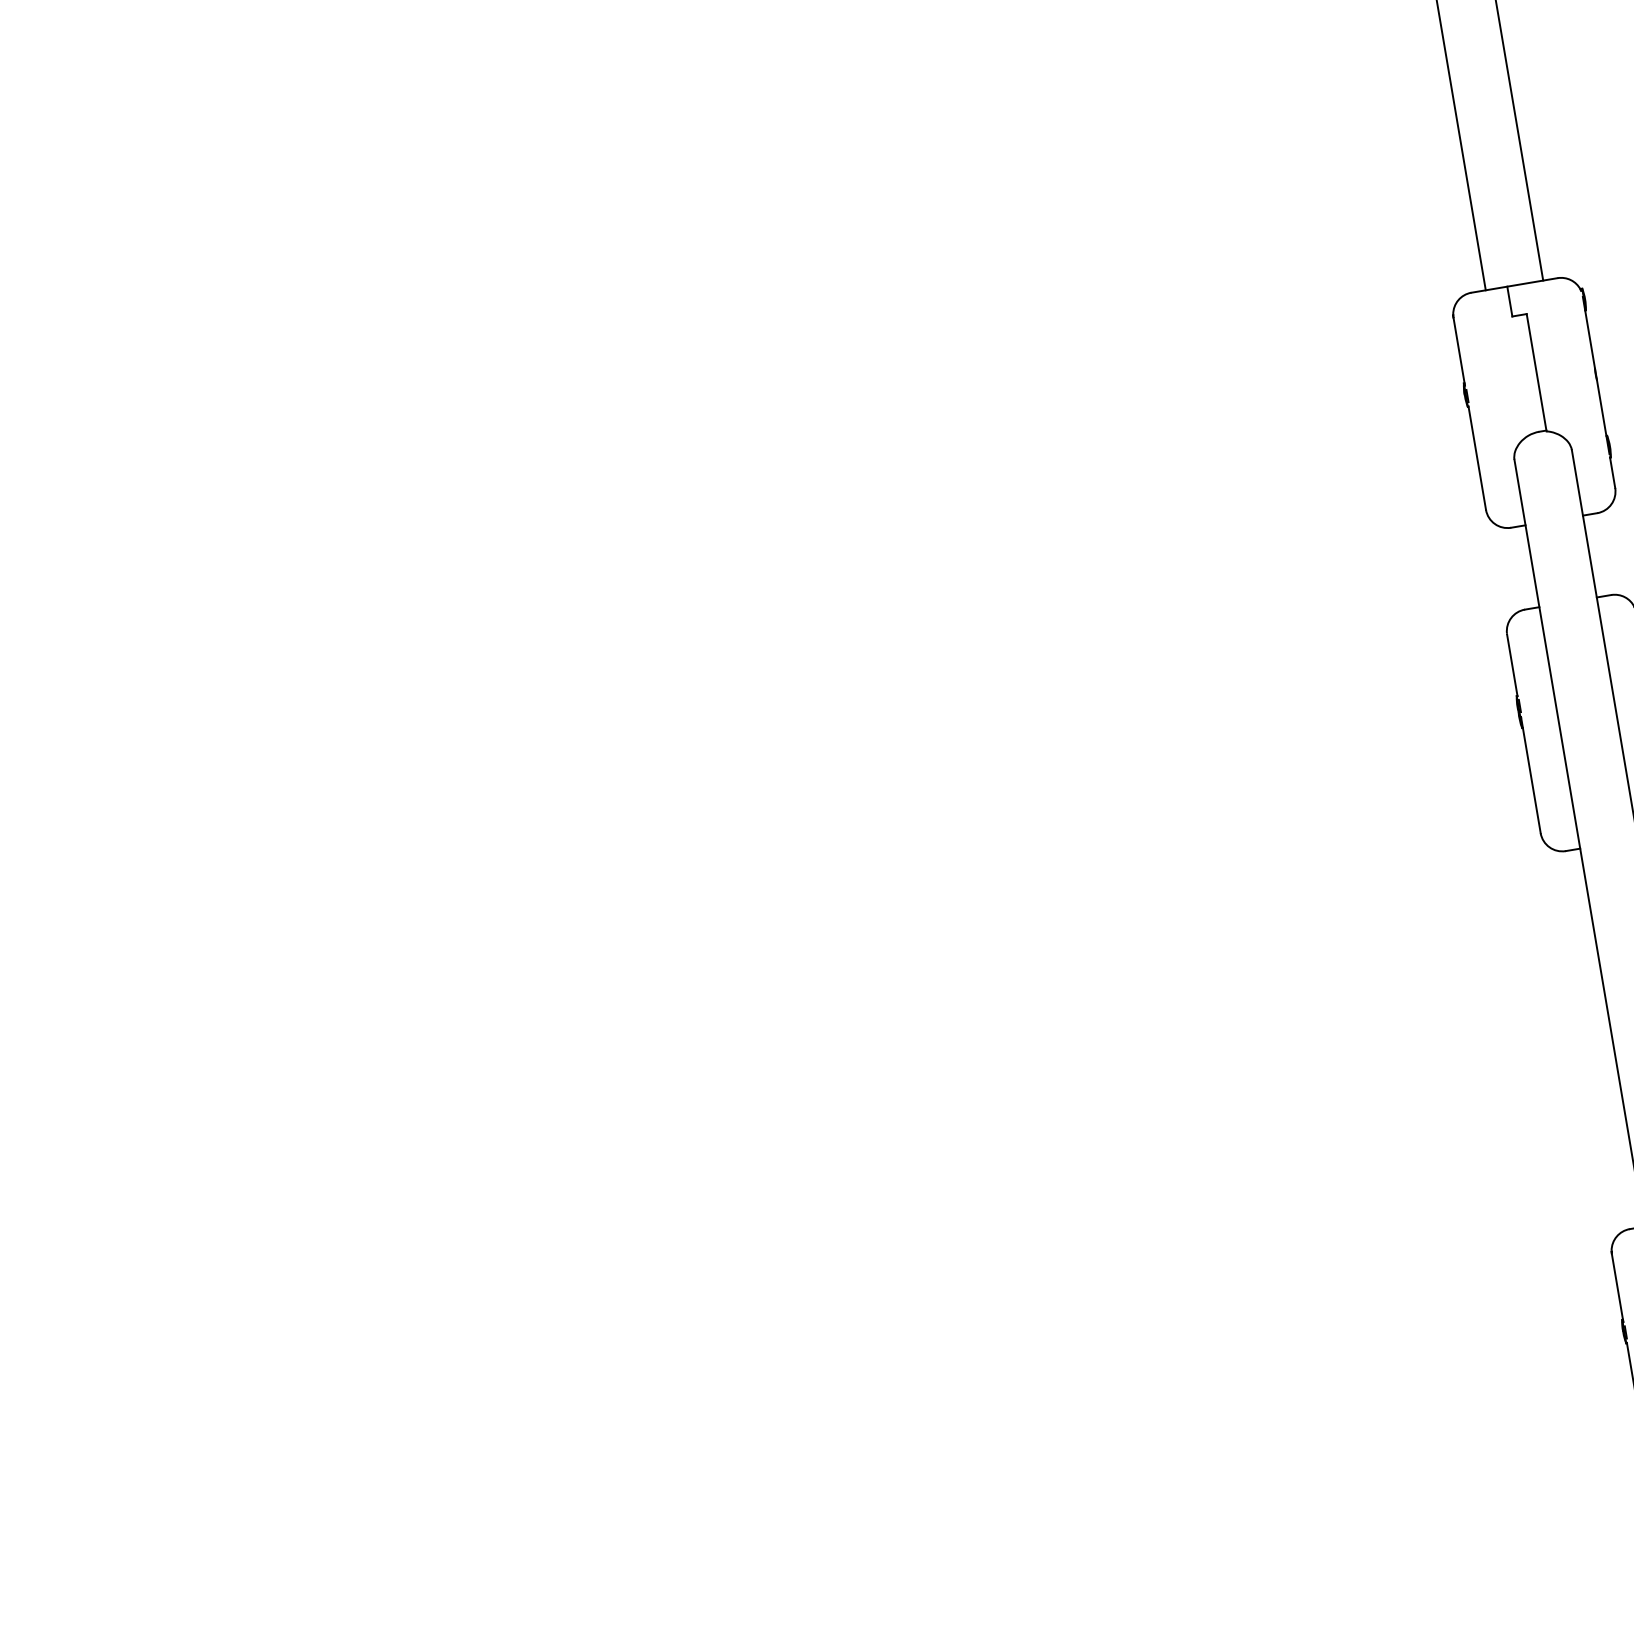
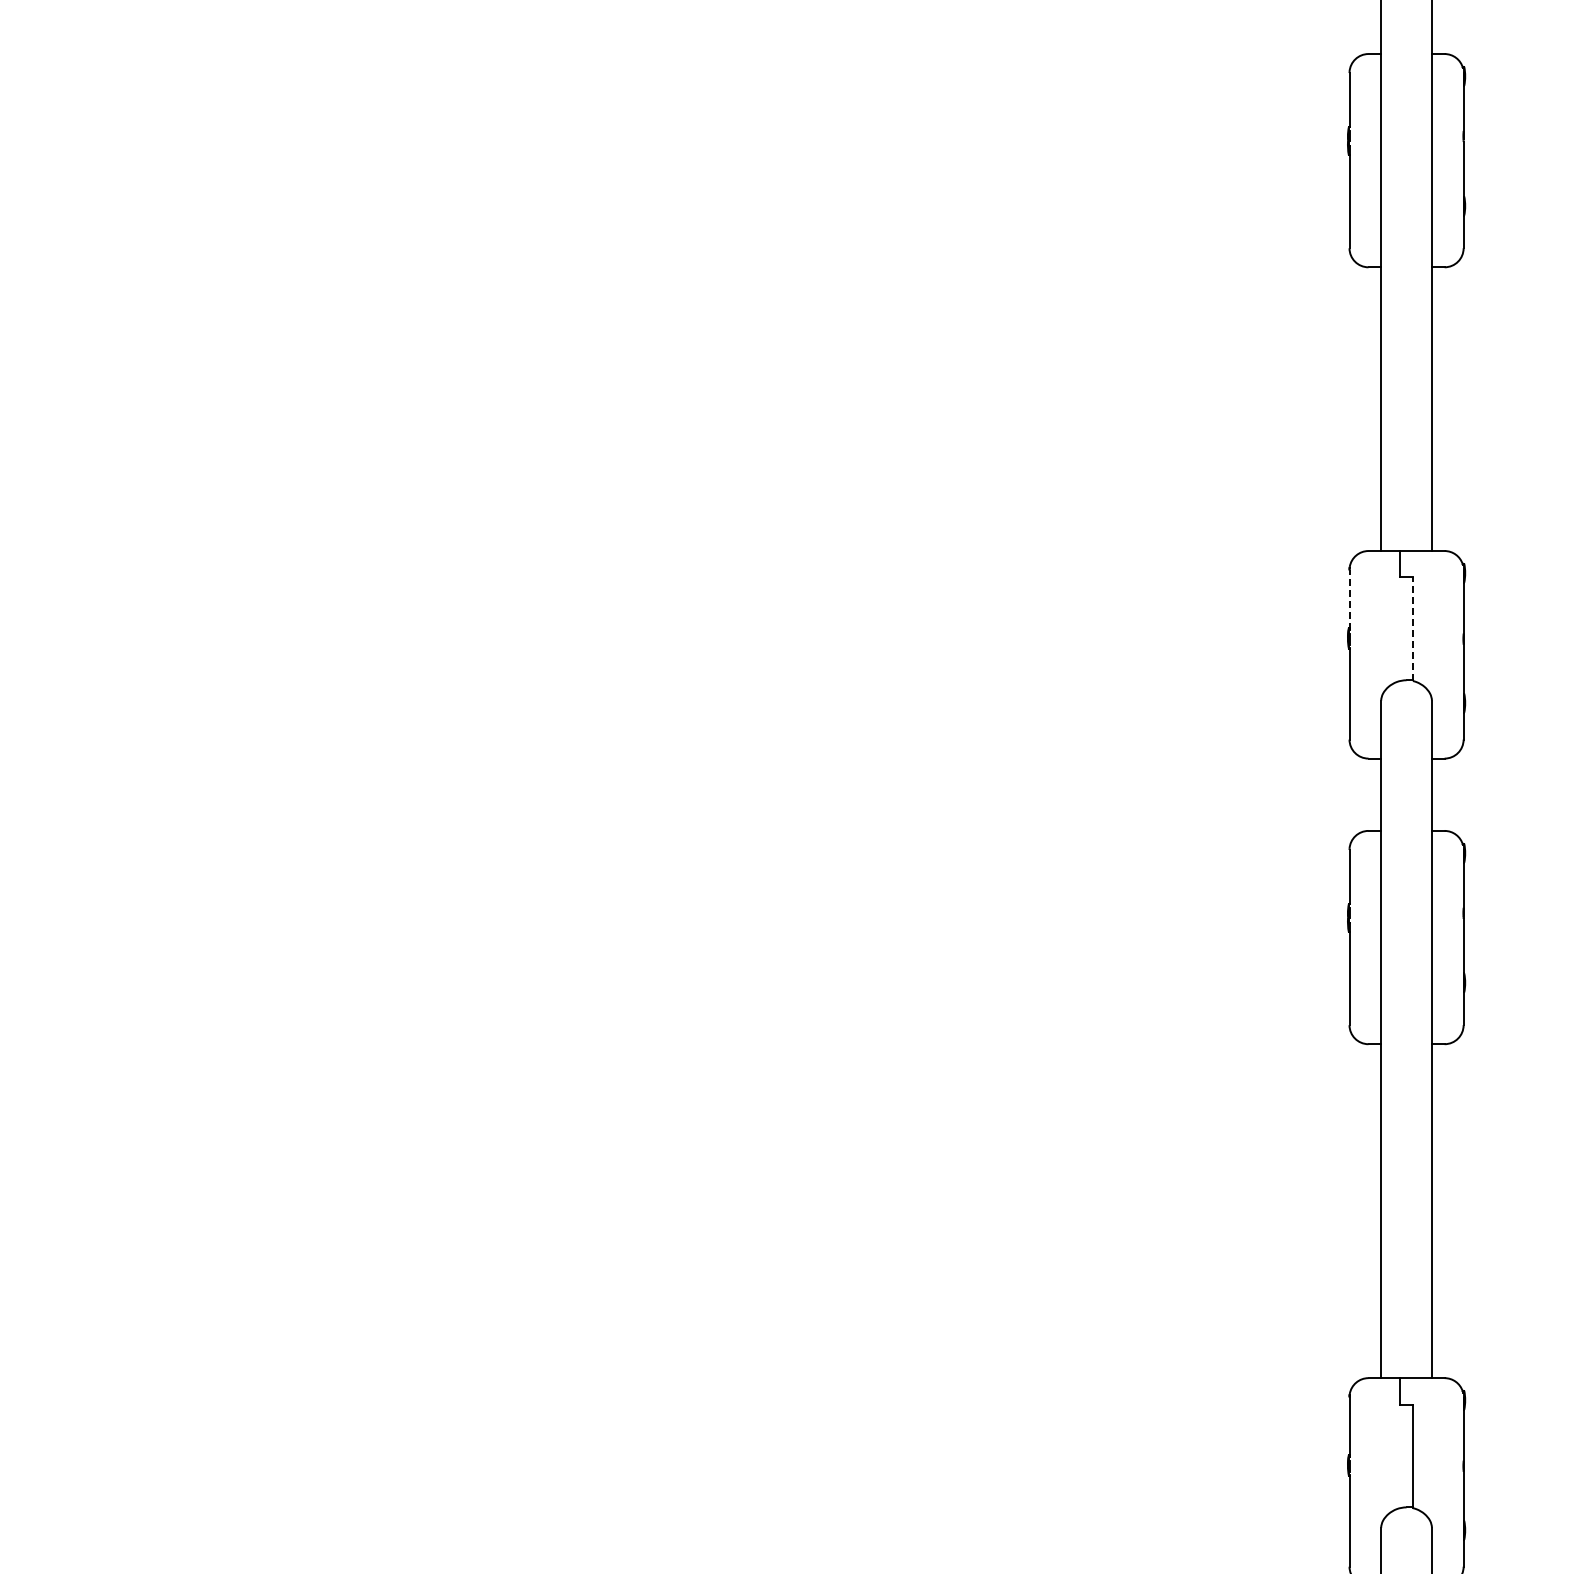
line: (1459, 352) -> (1349, 600), solid -> dashed
line: (1536, 373) -> (1412, 629), solid -> dashed

